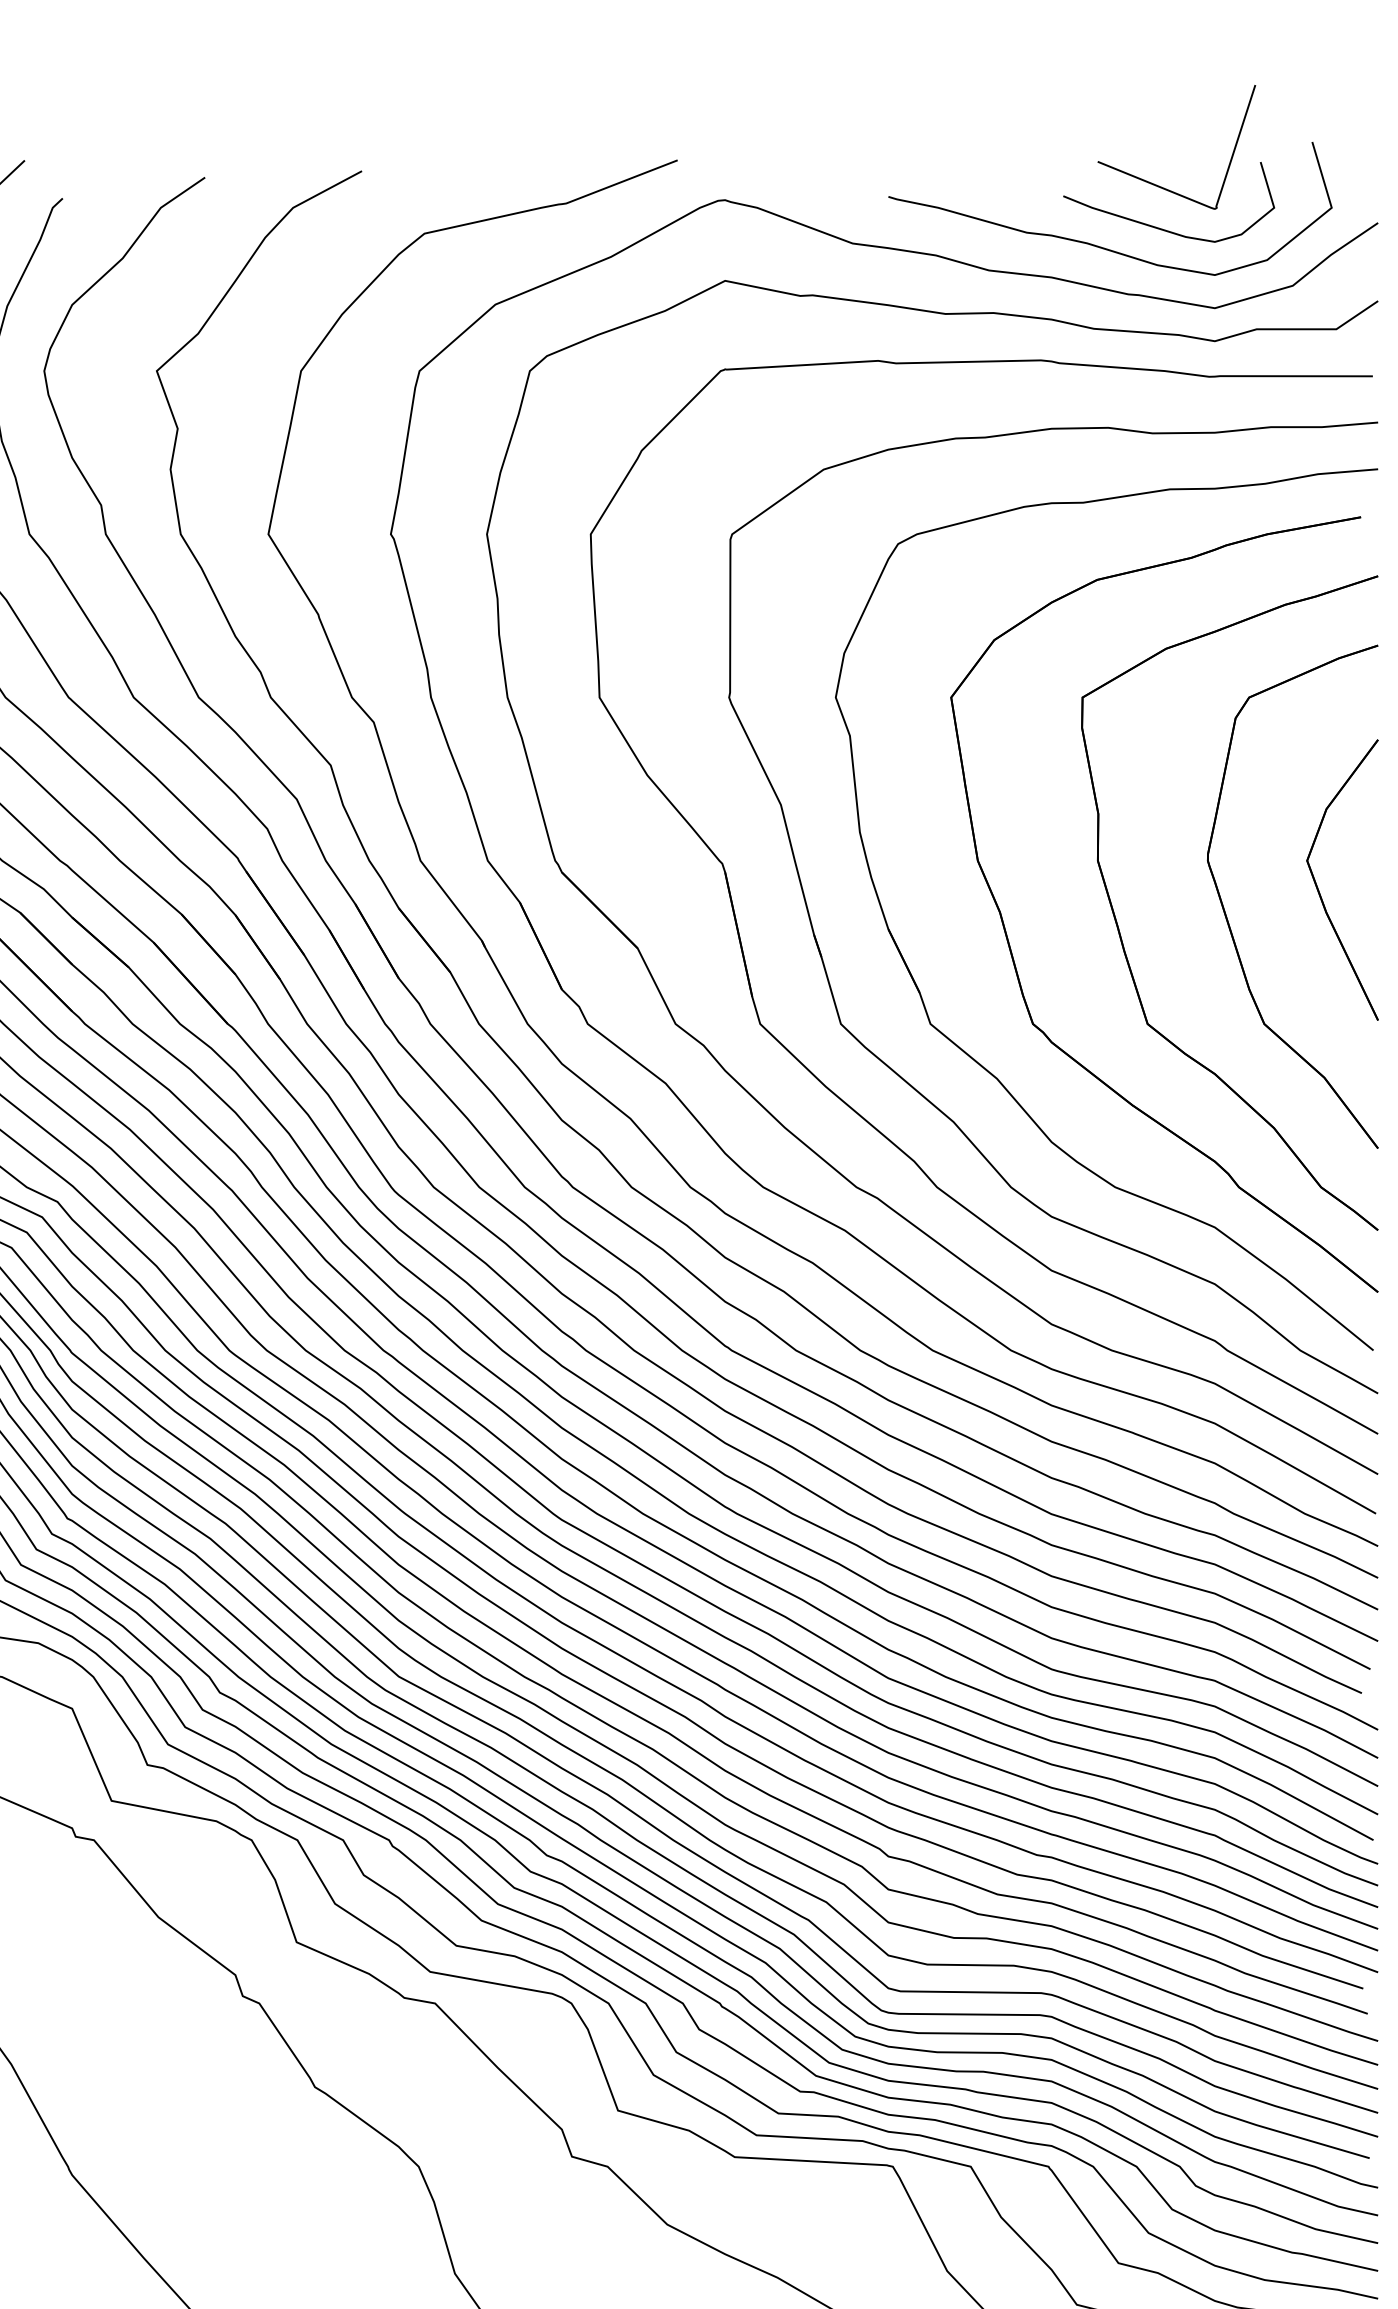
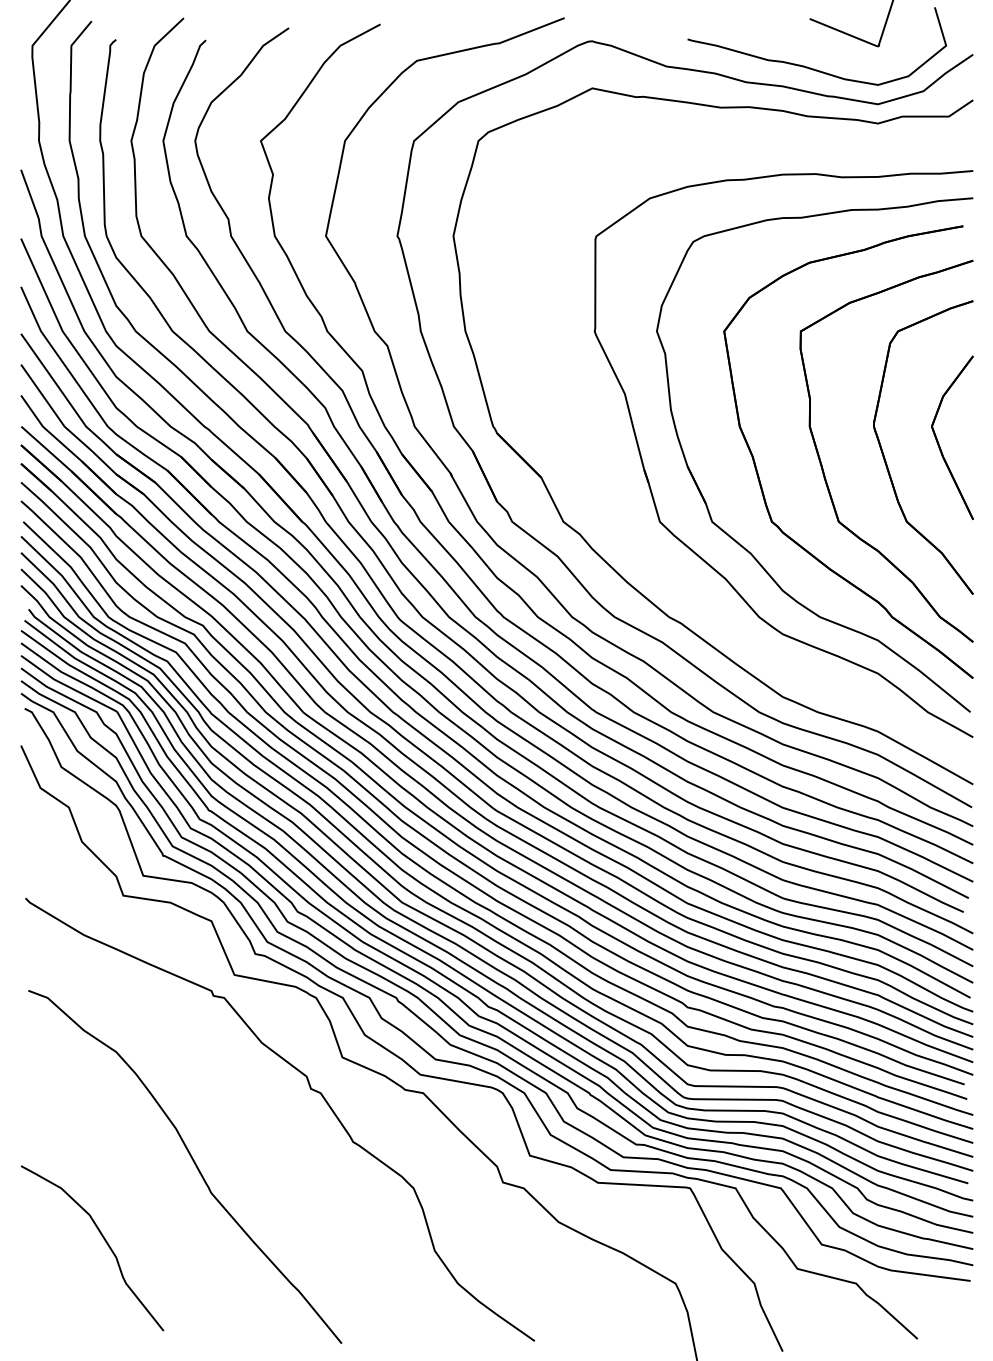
curve: (1164, 227) -> (848, 57), removed
part: (811, 1069) -> (642, 548), removed

